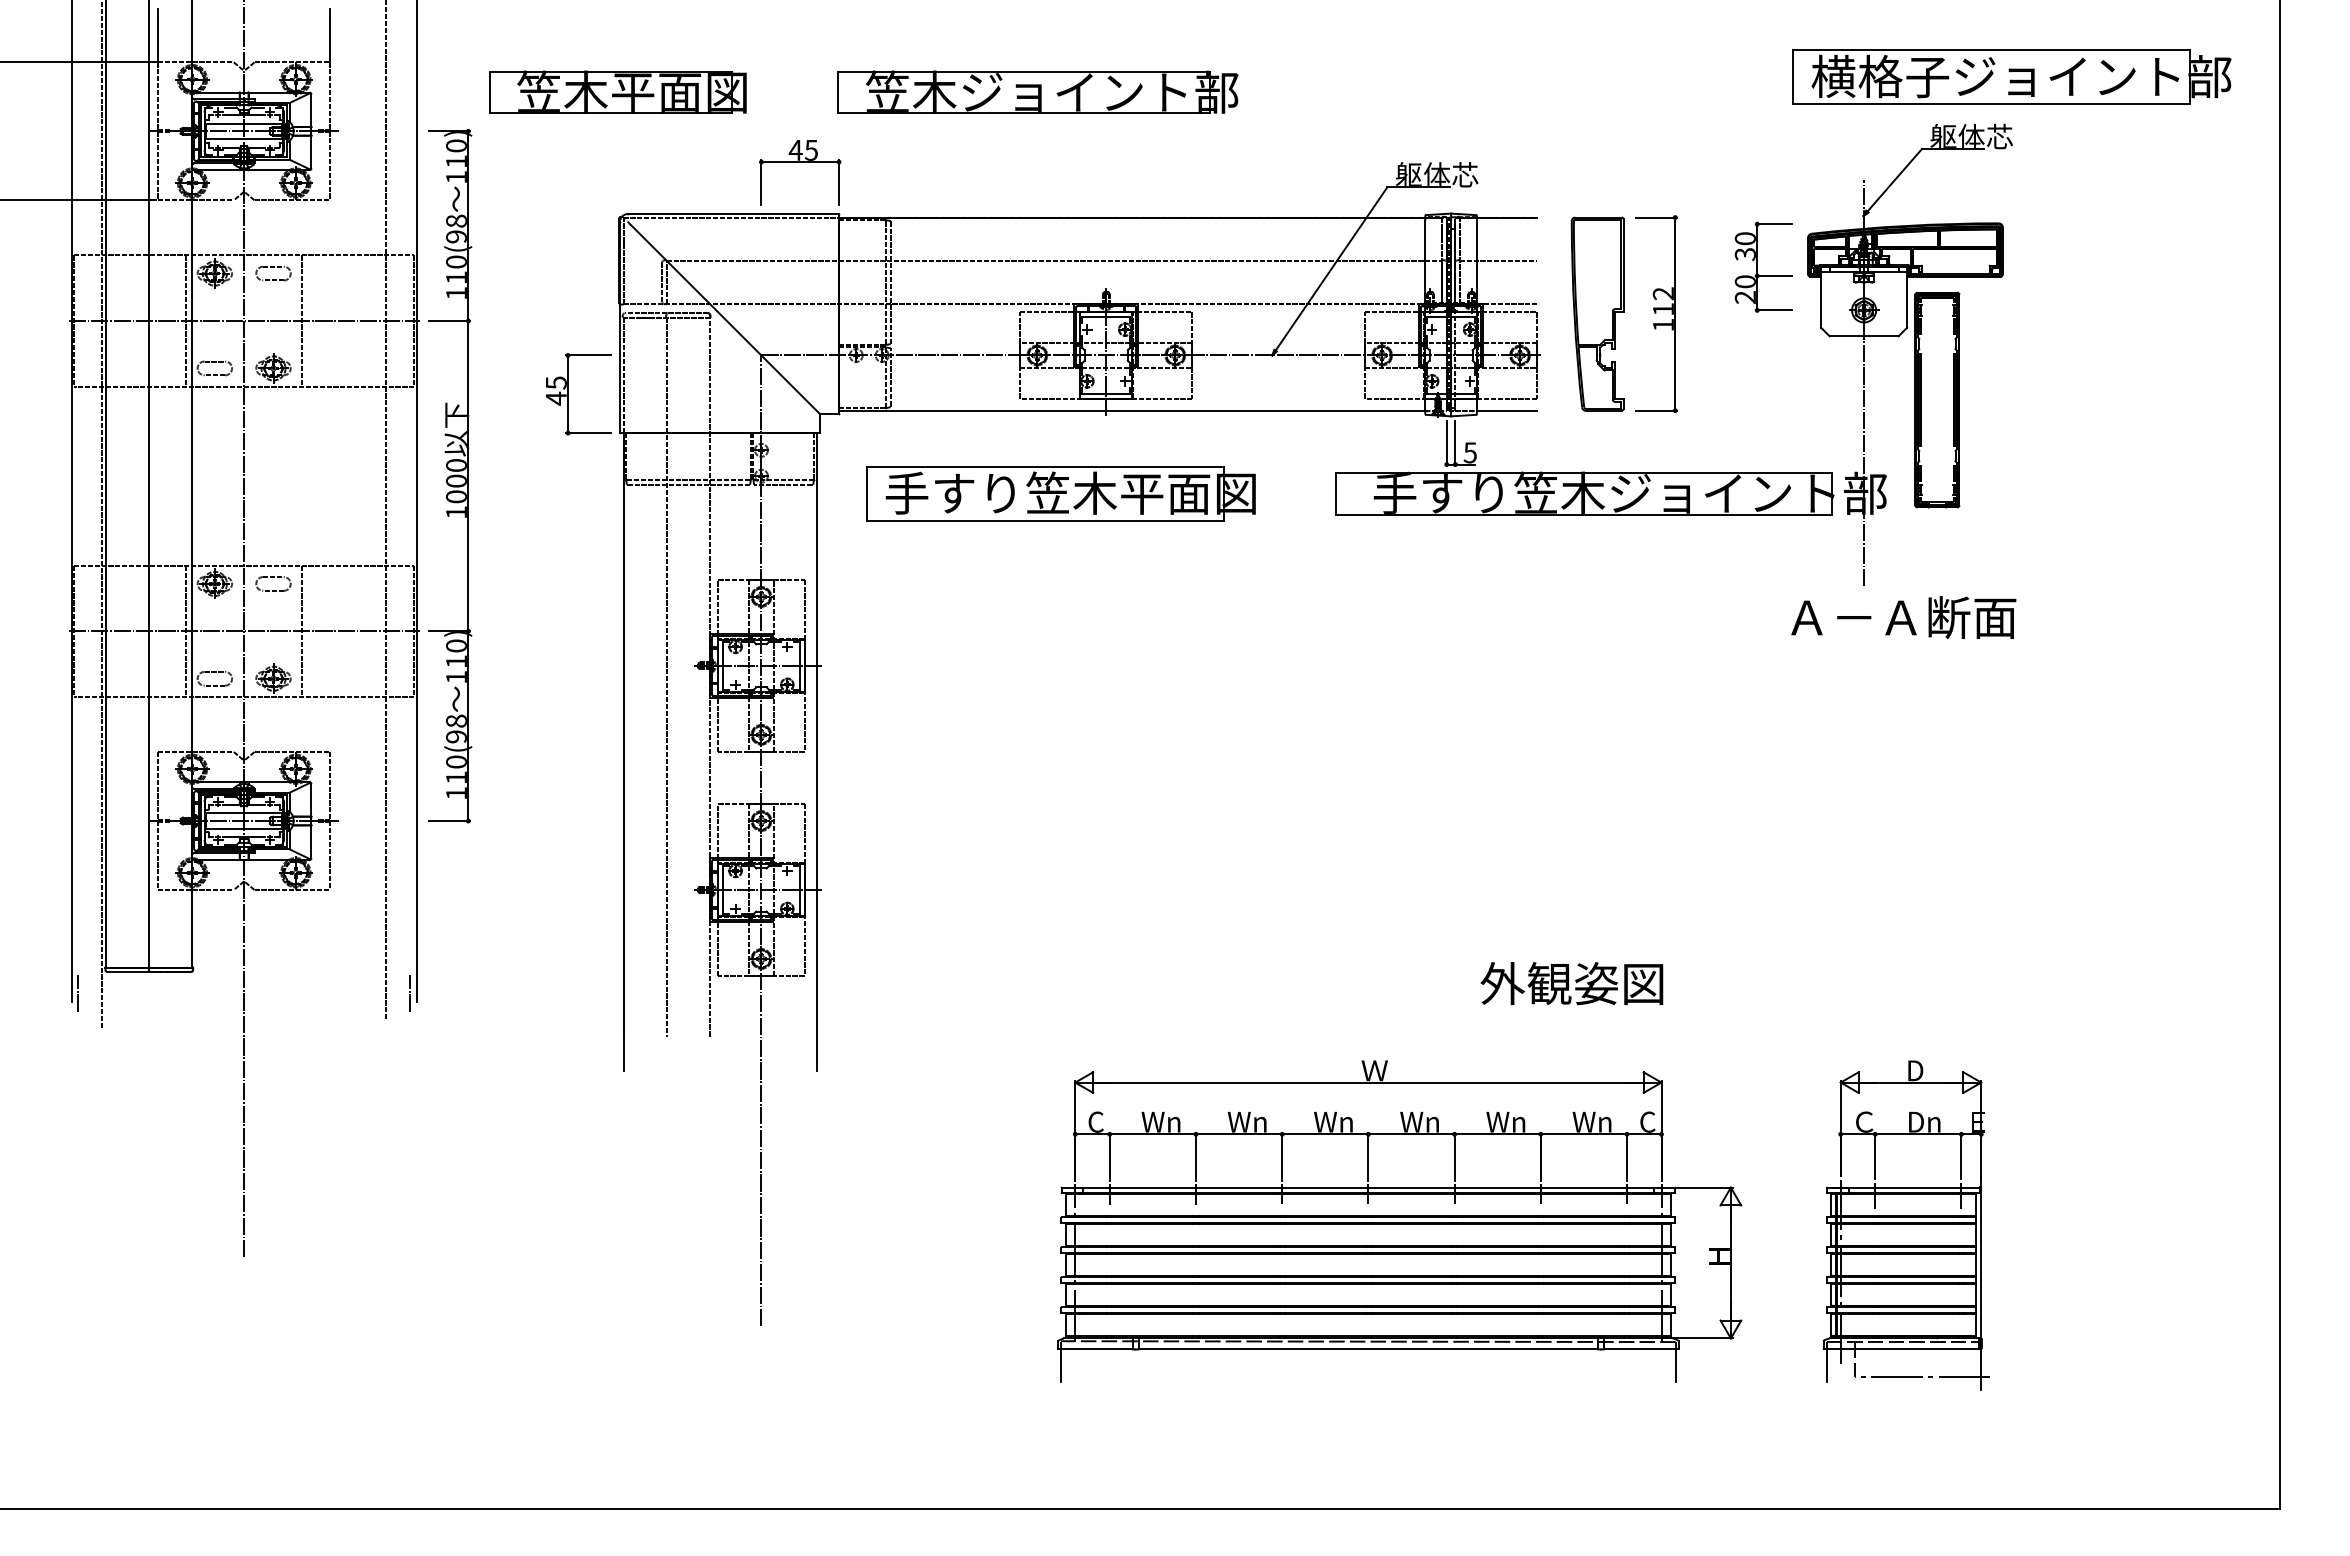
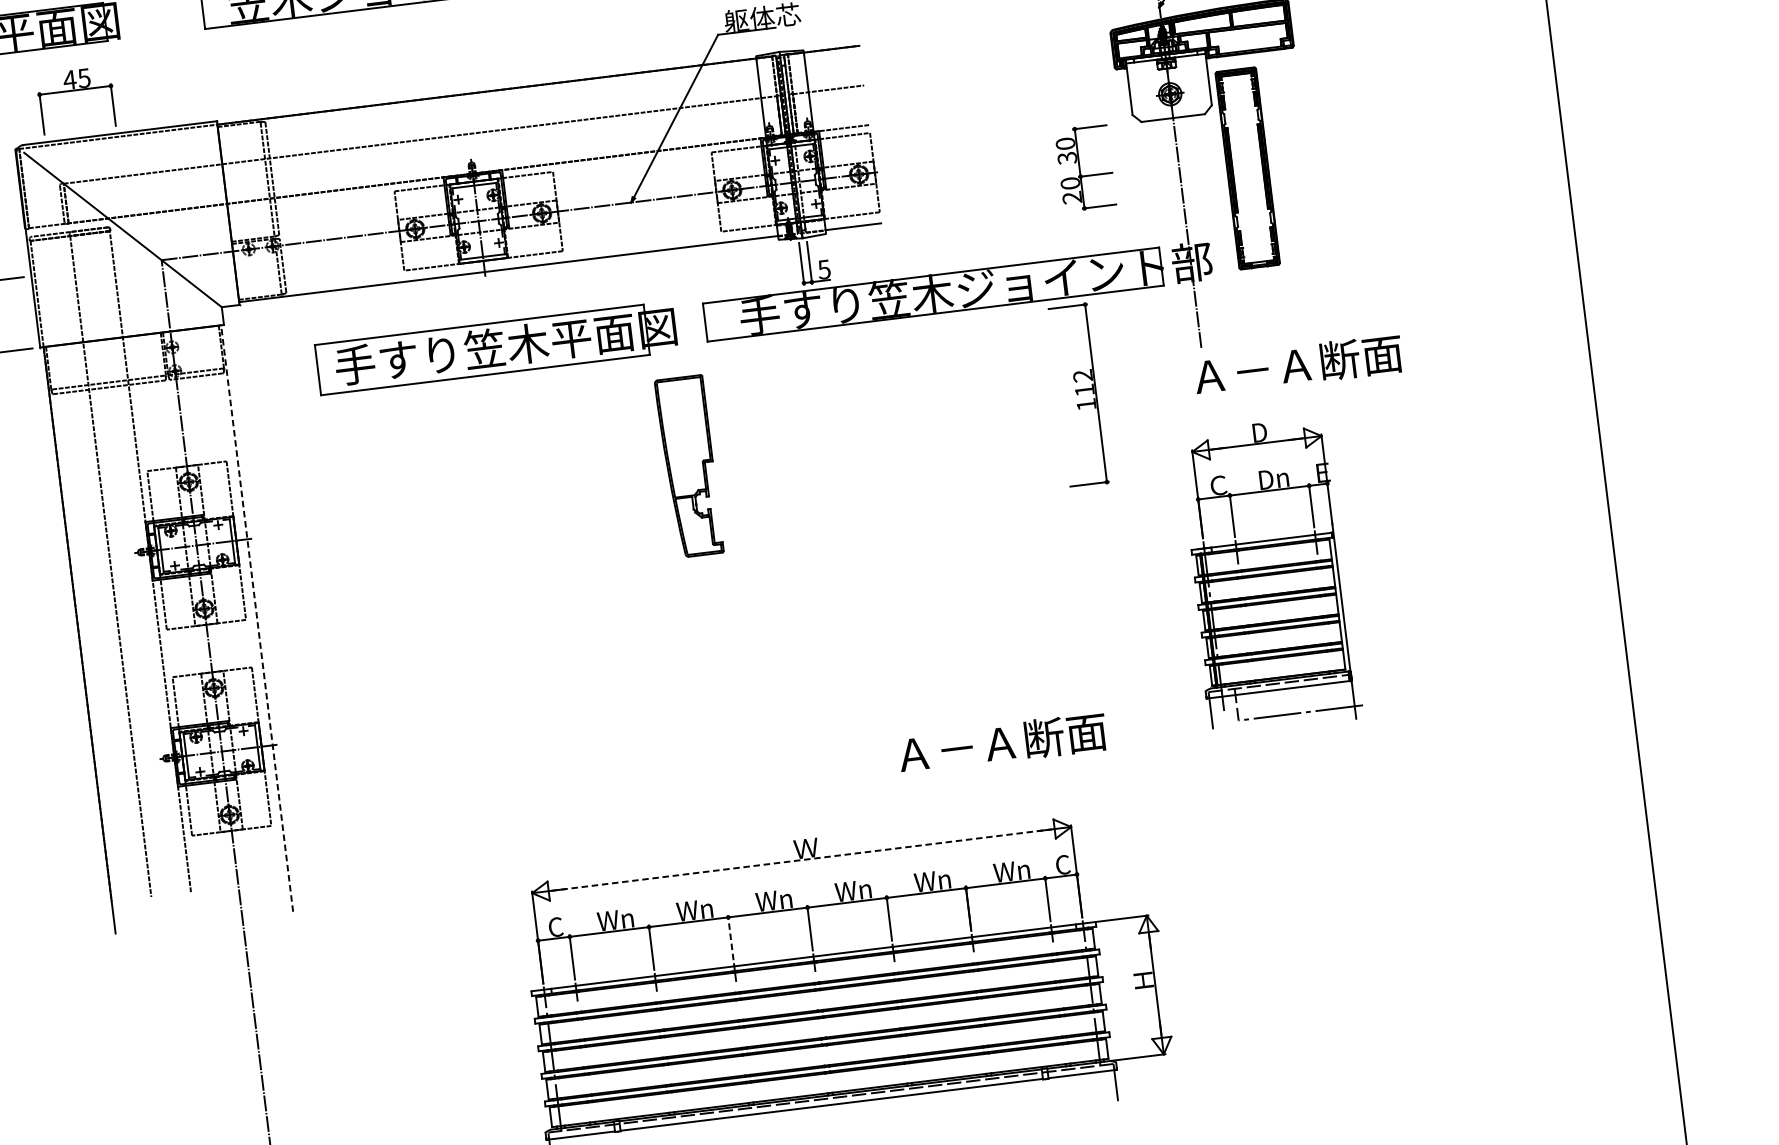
part: (800, 162) -> (75, 90), moved
part: (1763, 266) -> (1085, 167), moved
part: (1597, 313) -> (689, 466), moved
part: (1656, 313) -> (1078, 394), moved
part: (1060, 493) -> (496, 347), moved
text: (1903, 617) -> (1298, 365), moved
line: (816, 752) -> (257, 618), solid -> dashed
text: (1595, 983) -> (999, 743), 外観姿図 -> Ａ－Ａ断面
line: (1368, 1082) -> (801, 860), solid -> dashed
line: (1282, 1156) -> (731, 937), solid -> dashed
part: (1905, 1225) -> (1268, 576), moved

